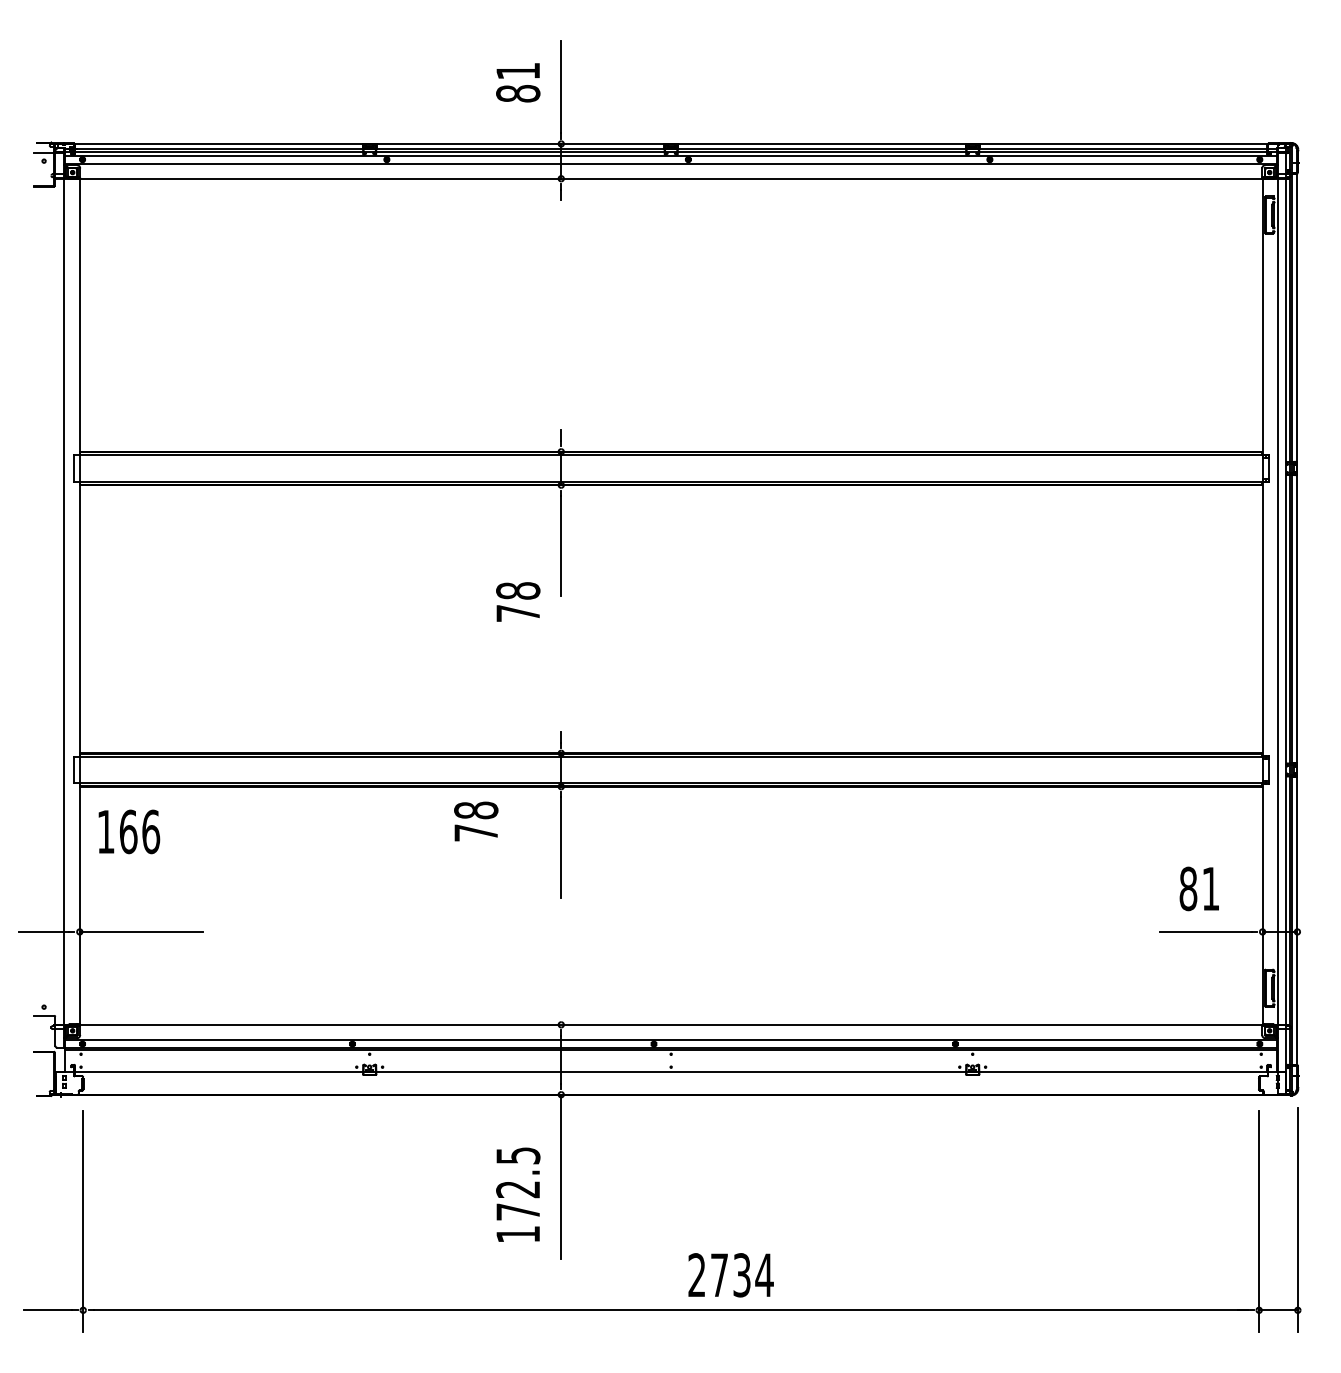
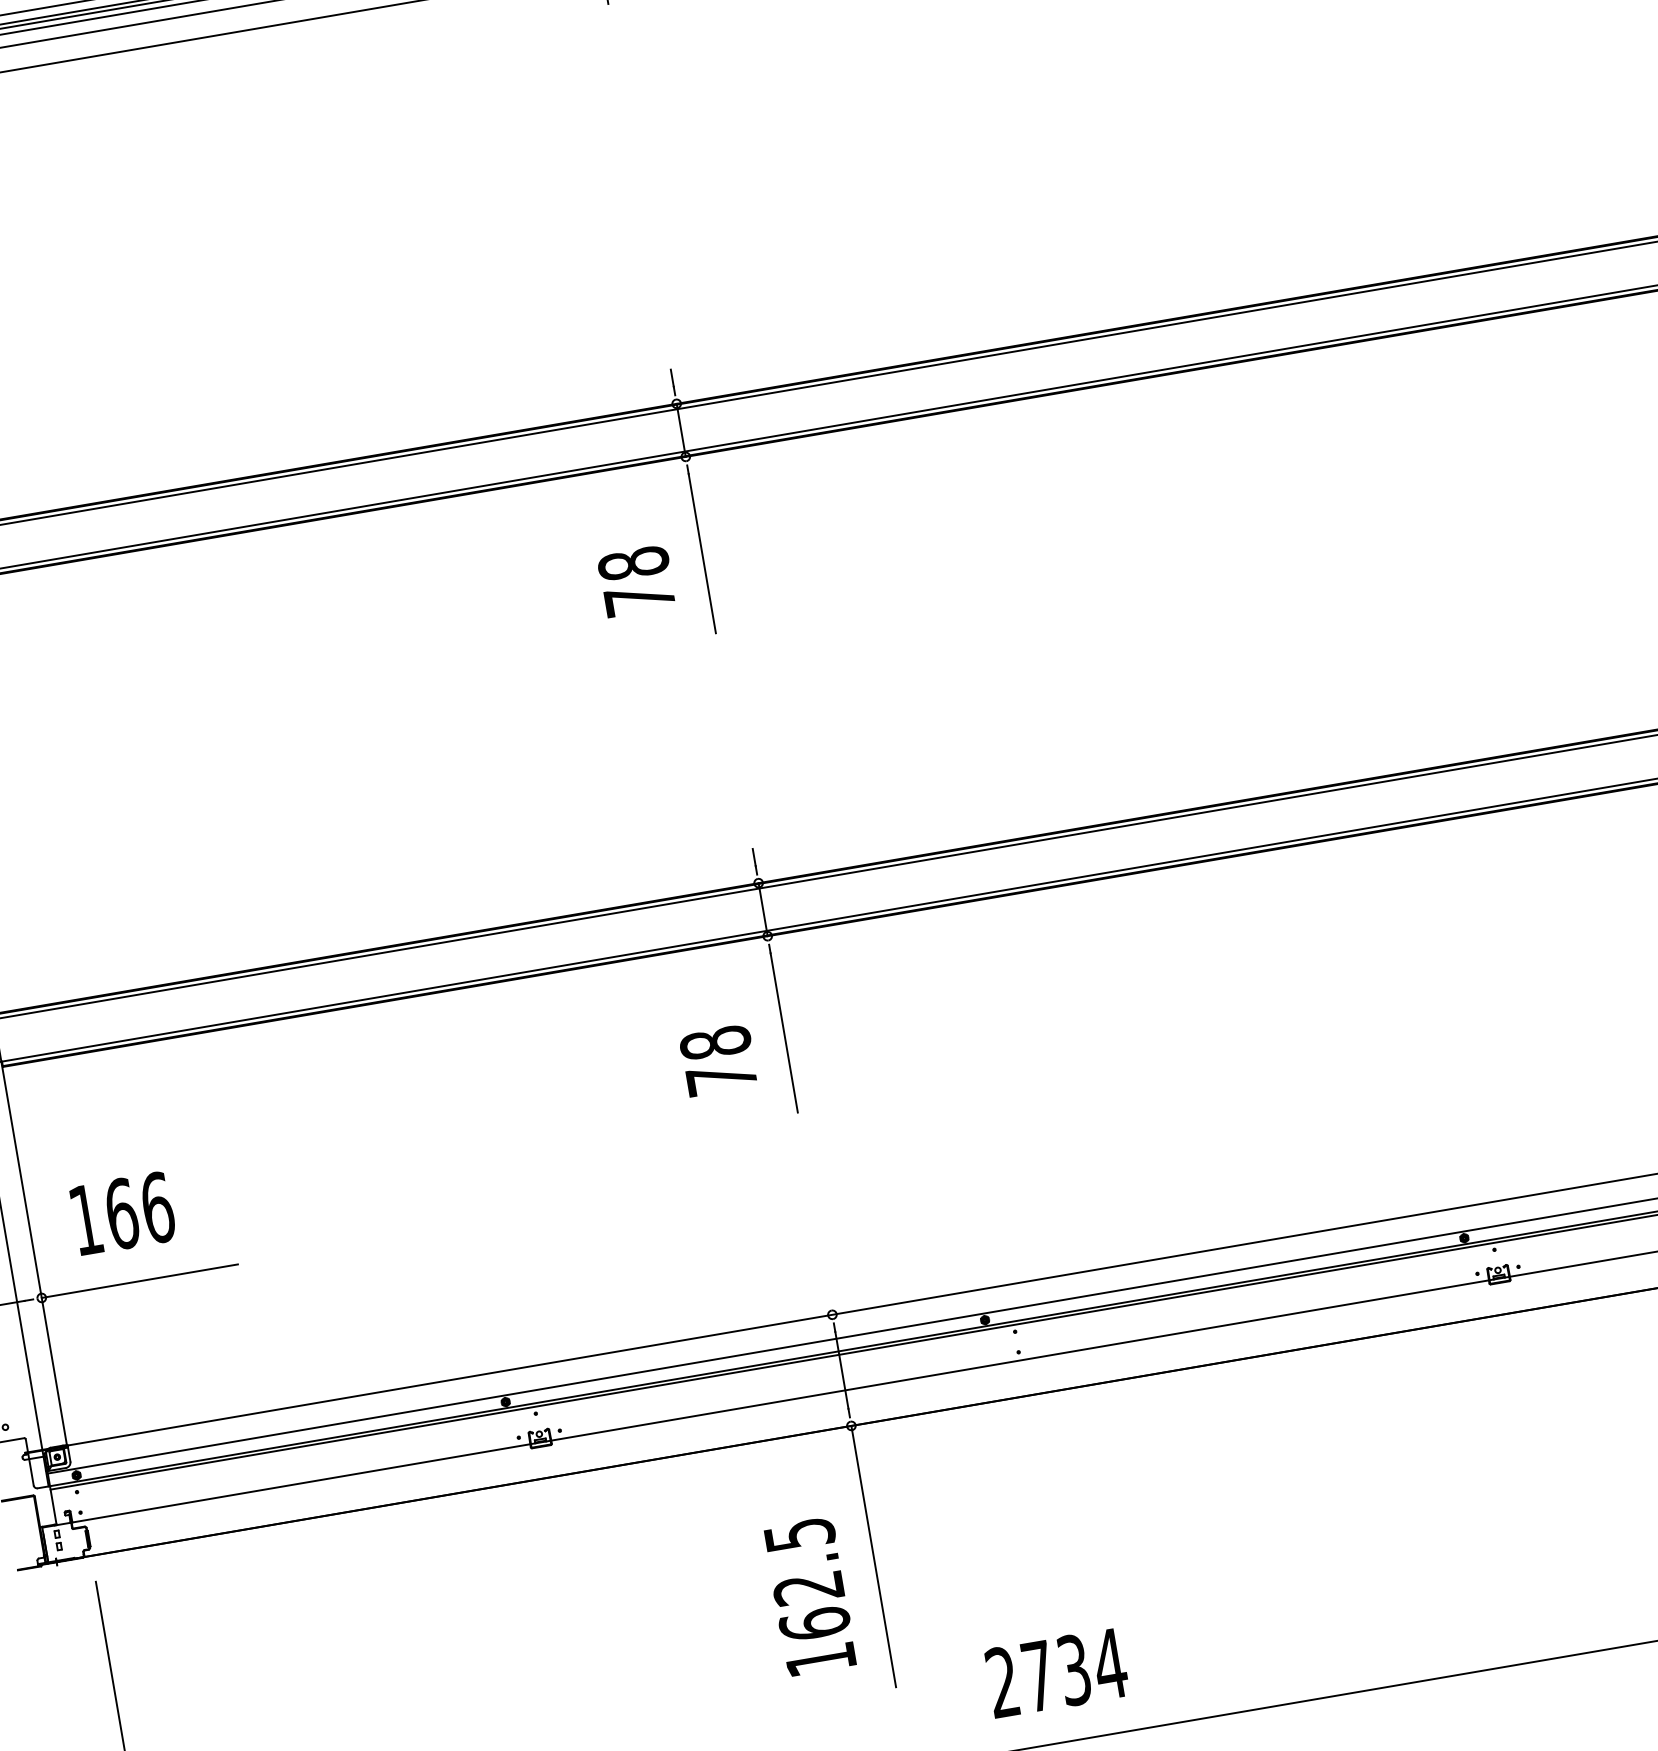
text: (518, 601) -> (636, 580), moved
text: (476, 821) -> (718, 1060), moved
text: (129, 831) -> (123, 1212), moved
text: (518, 1211) -> (815, 1623), 172.5 -> 162.5
text: (730, 1275) -> (1056, 1673), moved

